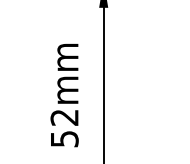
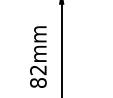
text: (64, 138) -> (38, 82), 52mm -> 82mm

